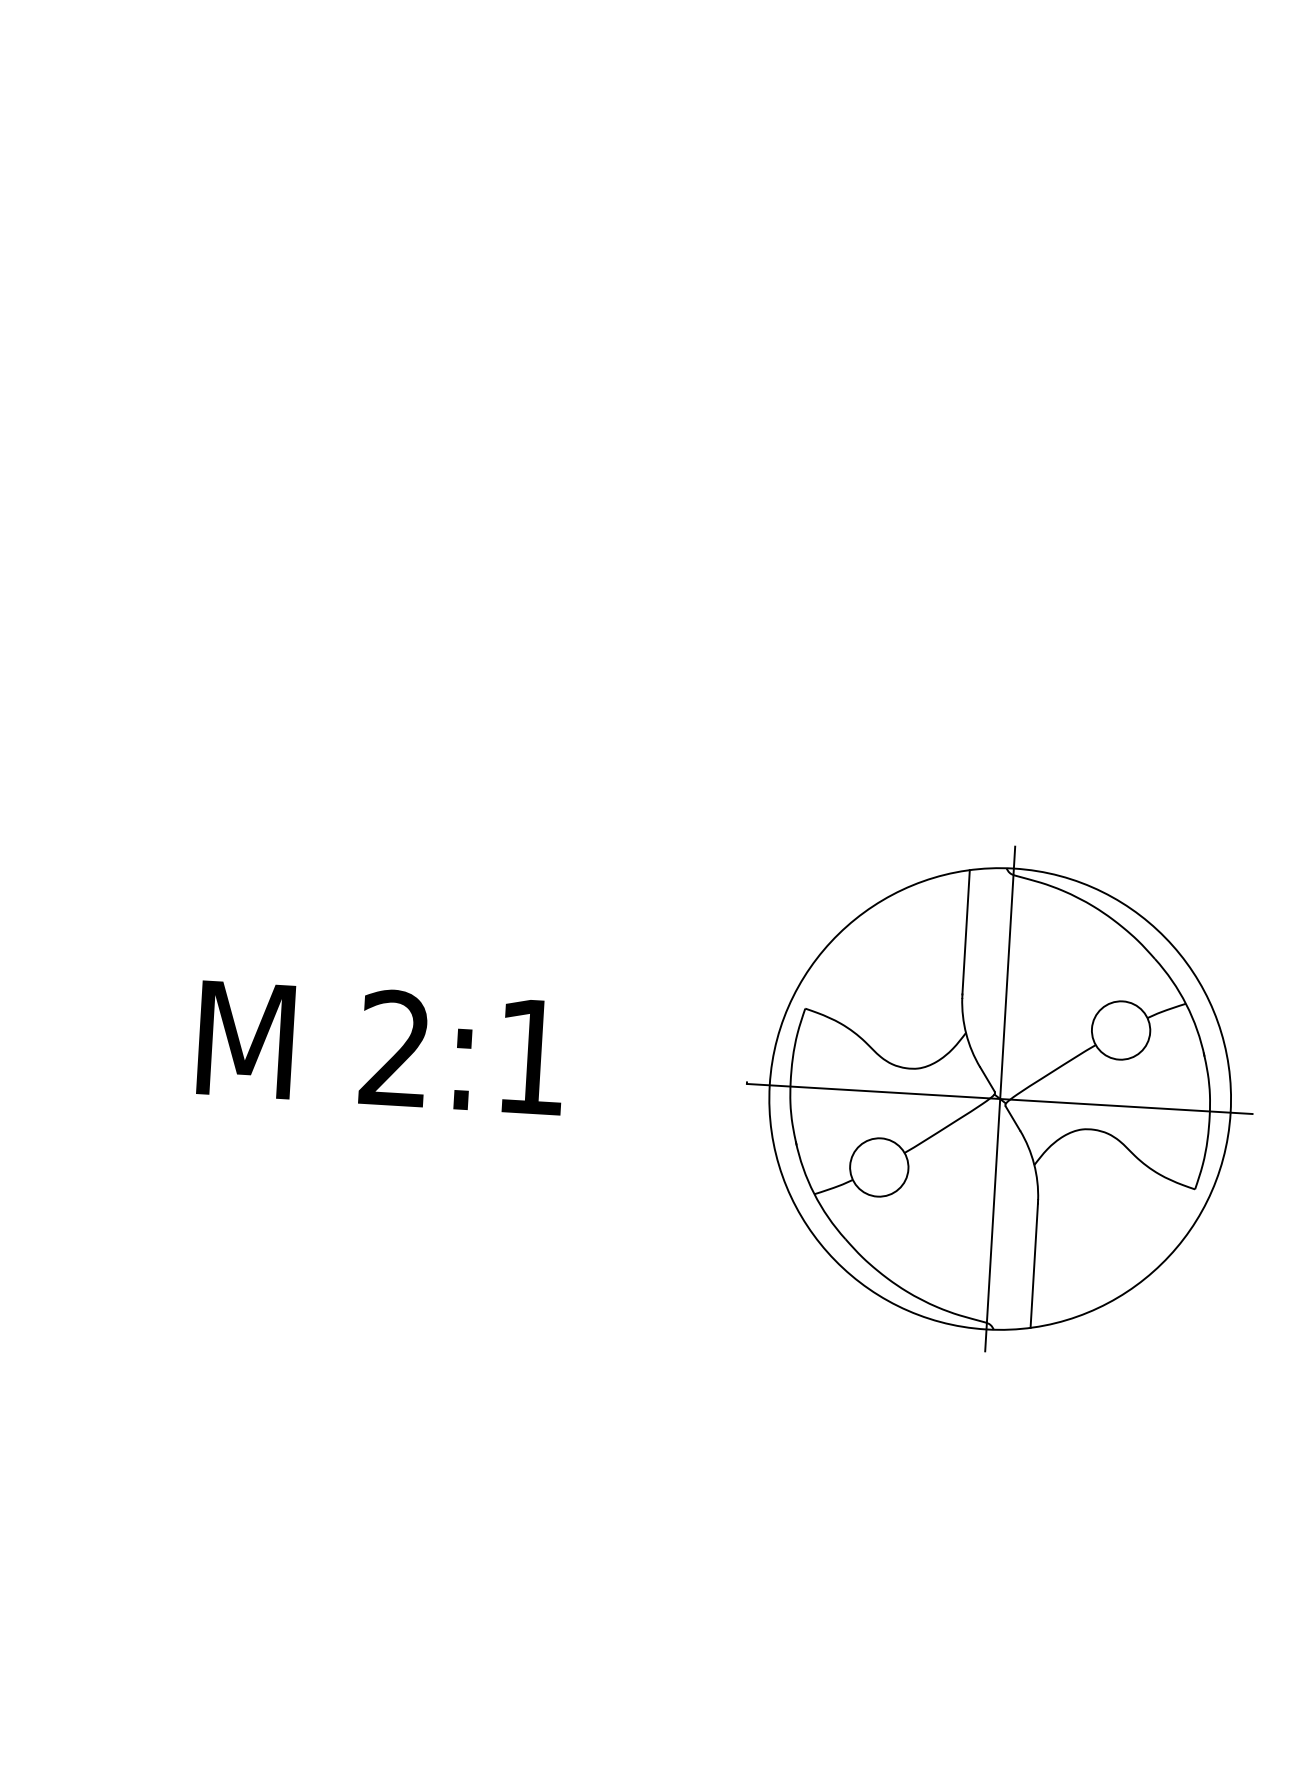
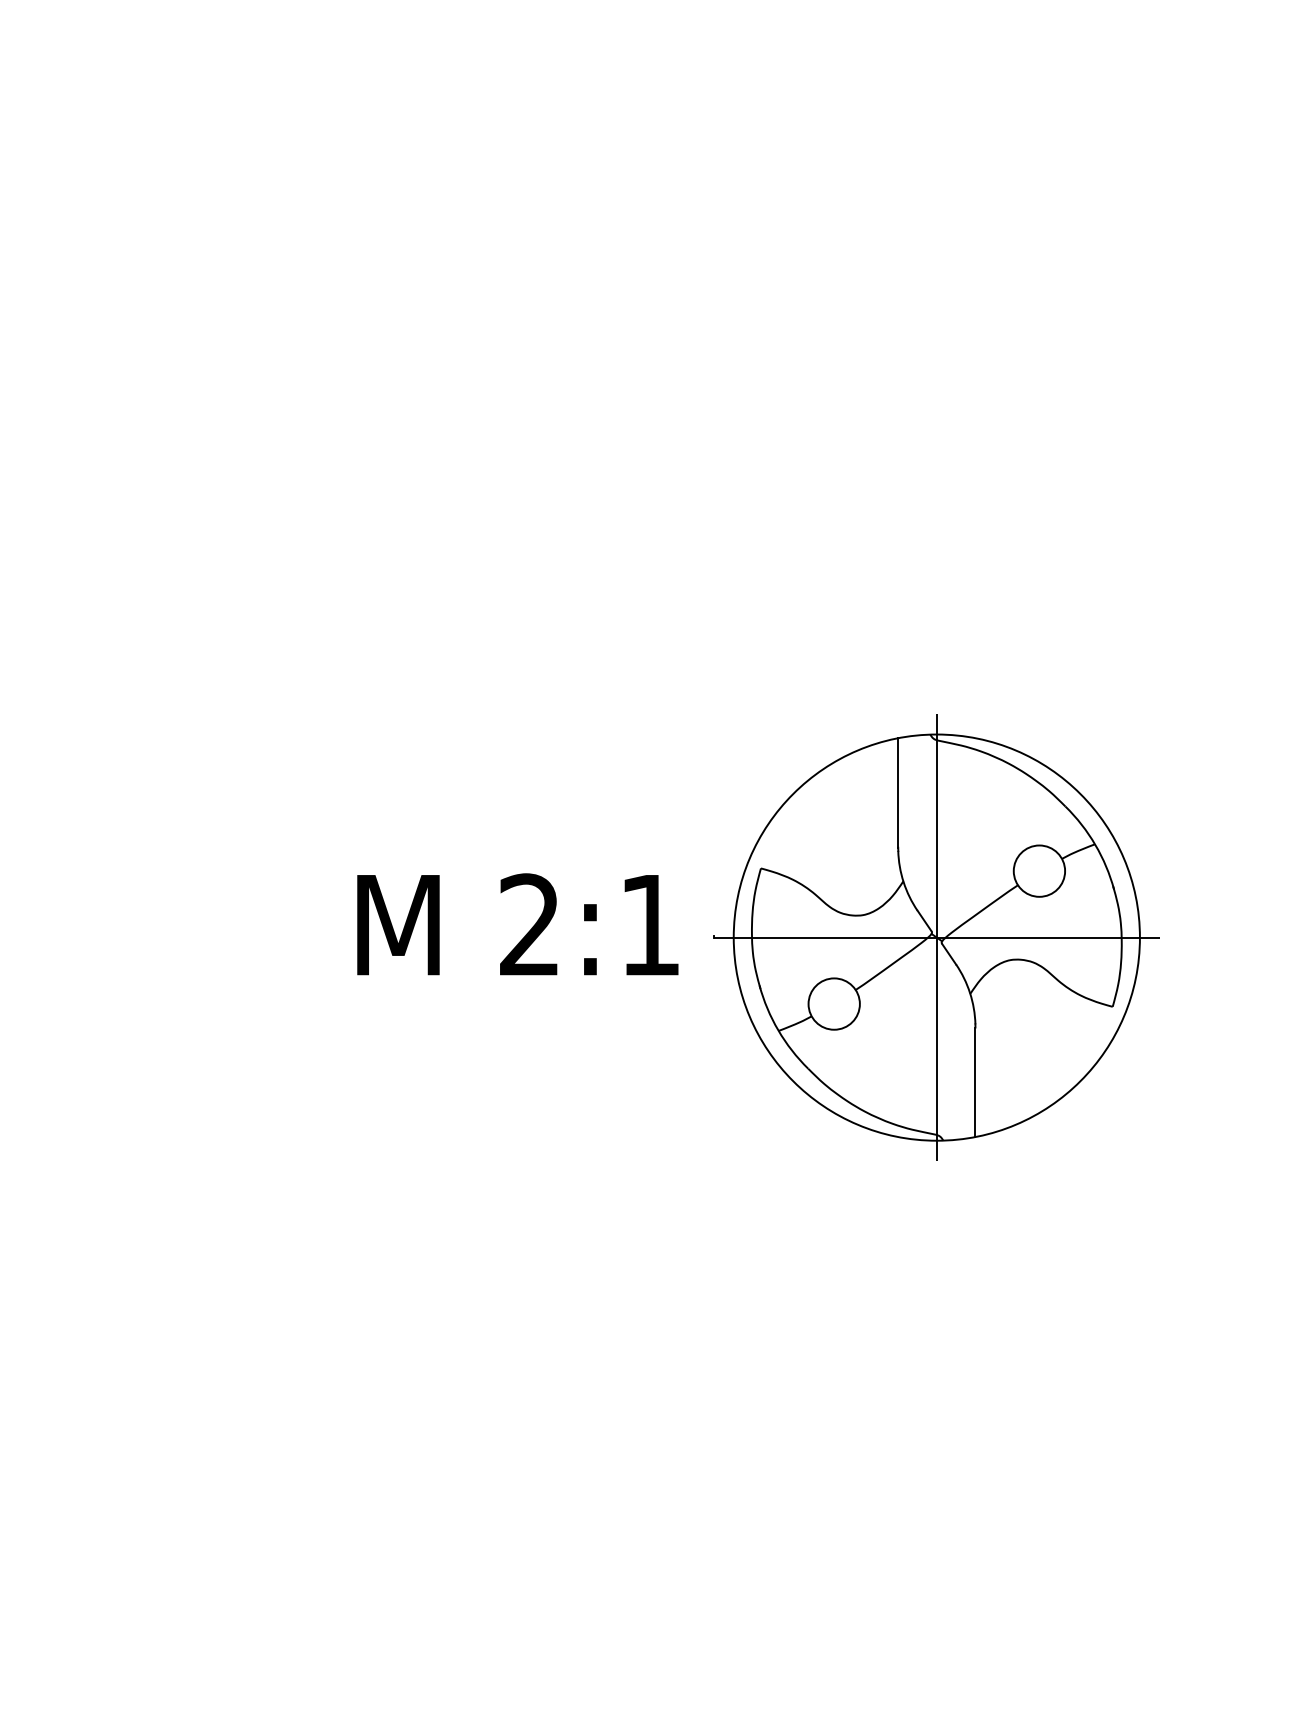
part: (999, 1098) -> (936, 937), moved

